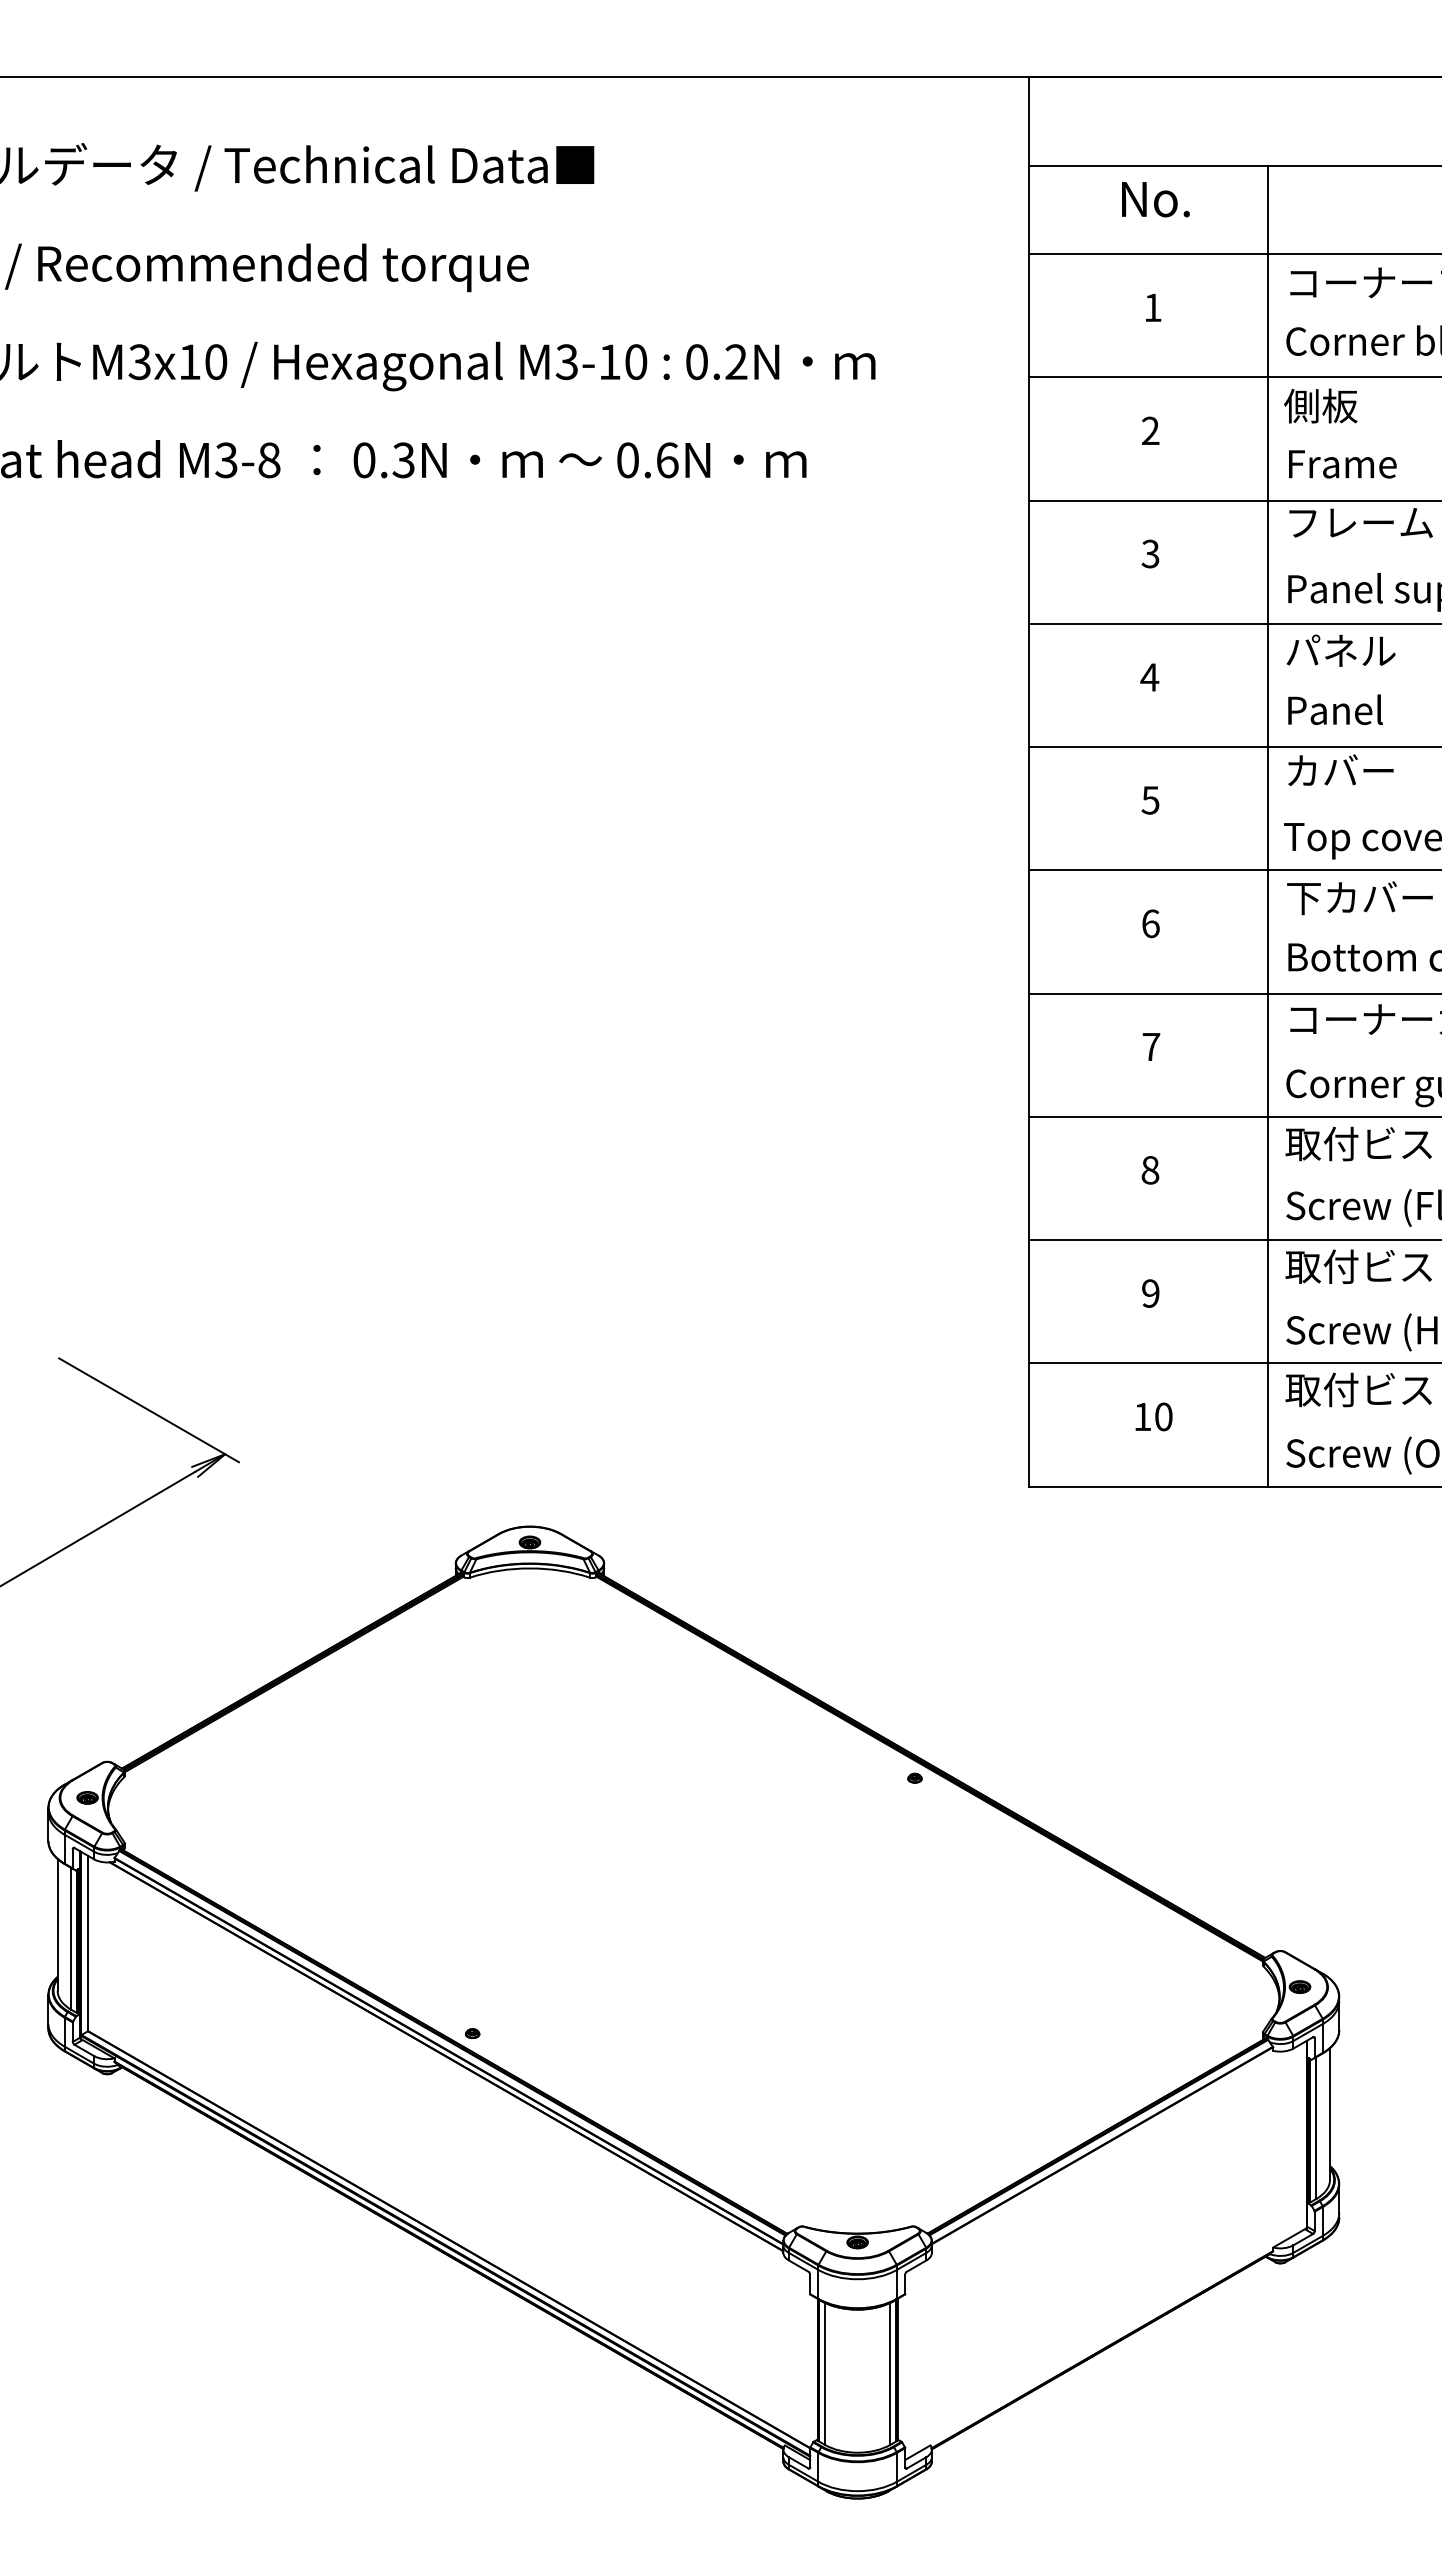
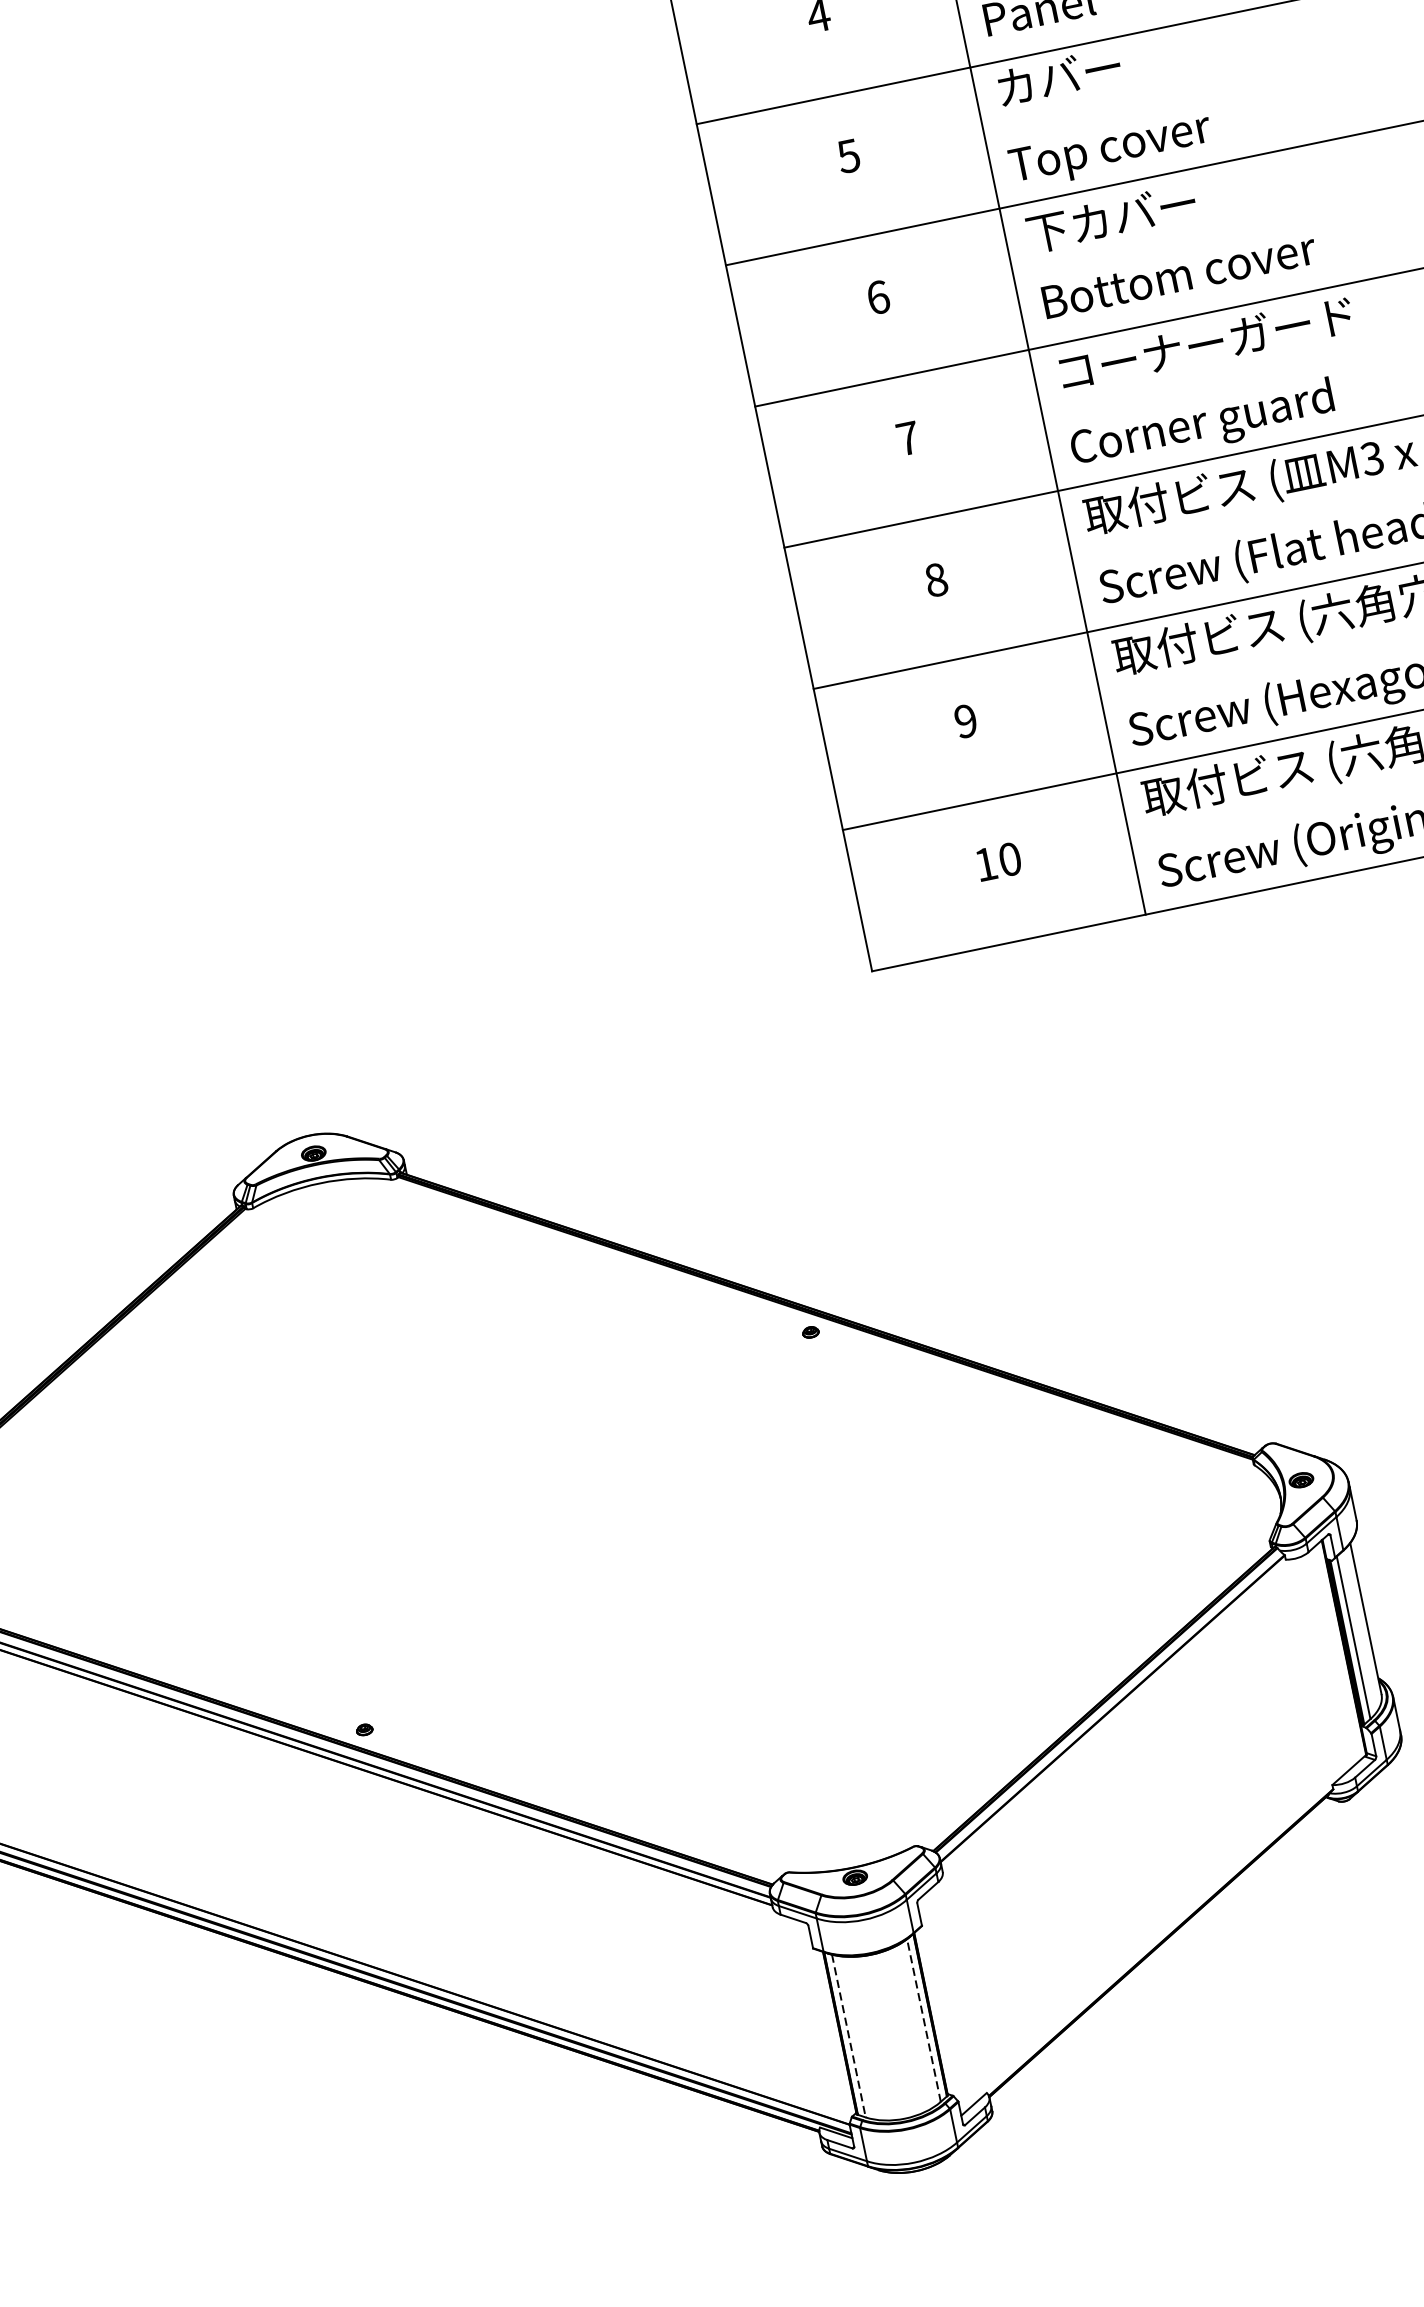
line: (890, 2373) -> (923, 2020), solid -> dashed
line: (824, 2374) -> (848, 2036), solid -> dashed

